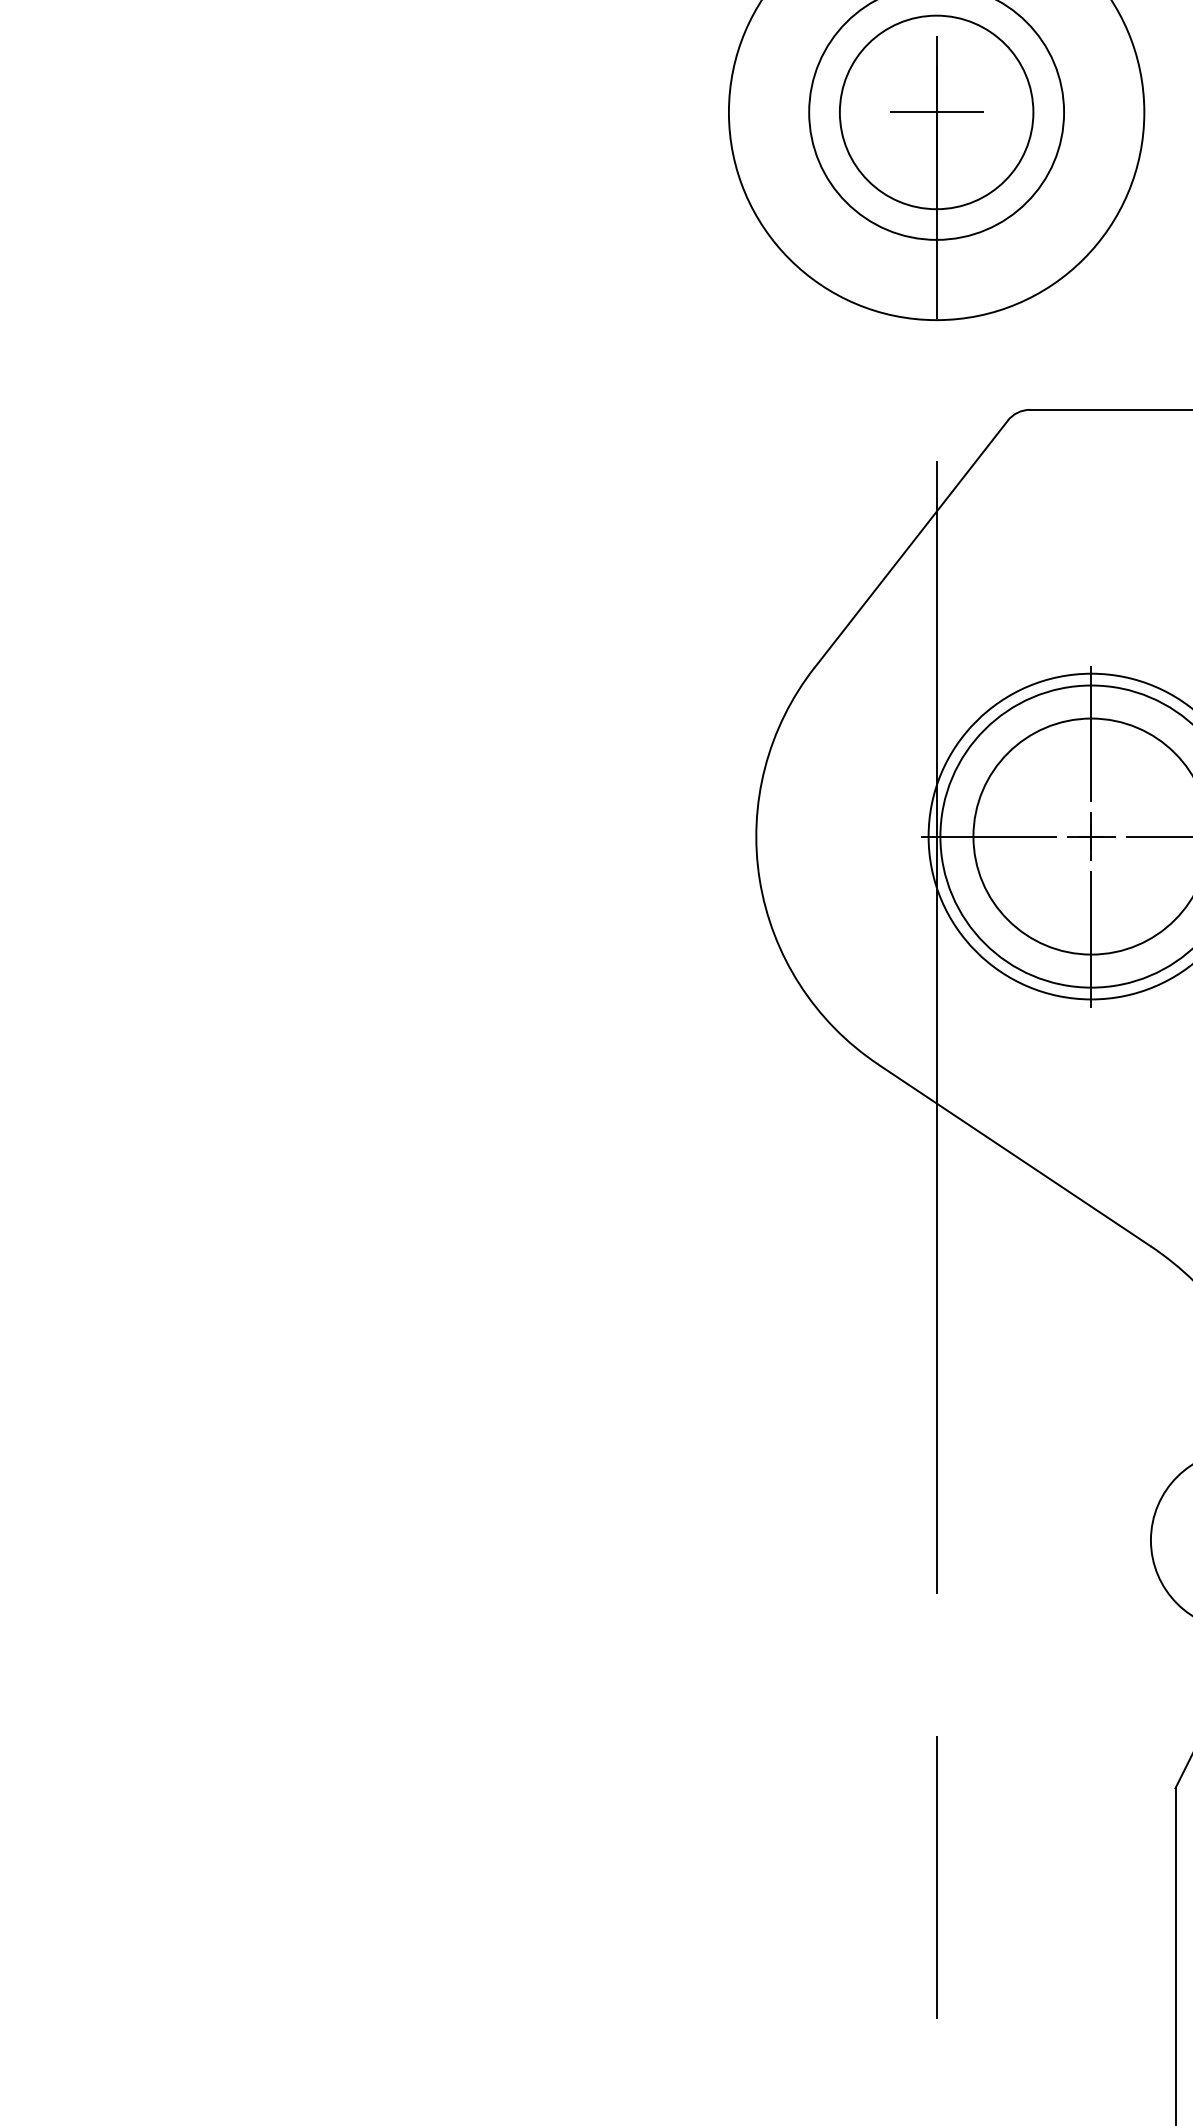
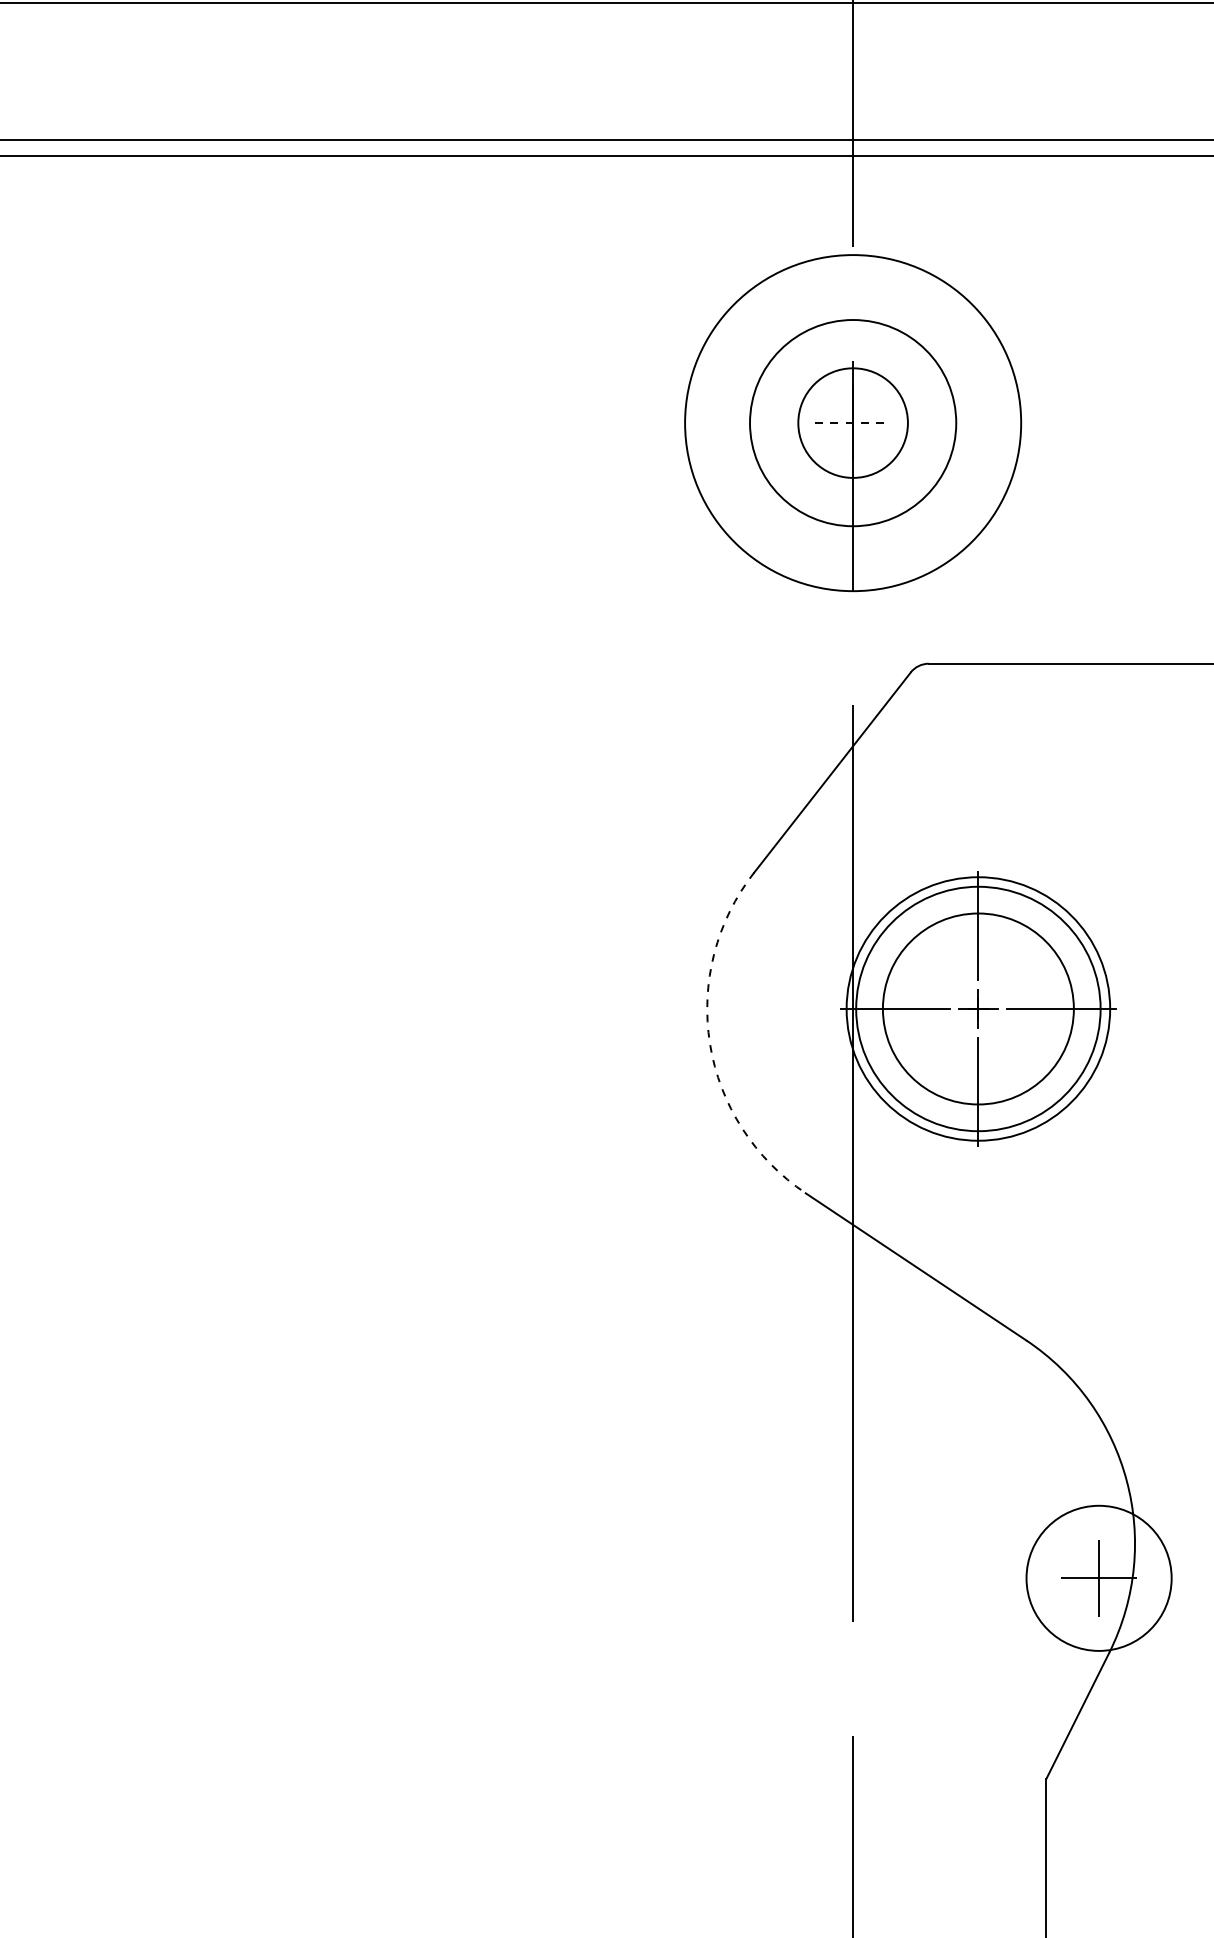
circle: (935, 111) -> (852, 422), size x0.7
line: (937, 112) -> (853, 423), solid -> dashed
arc: (760, 880) -> (710, 1044), solid -> dashed

